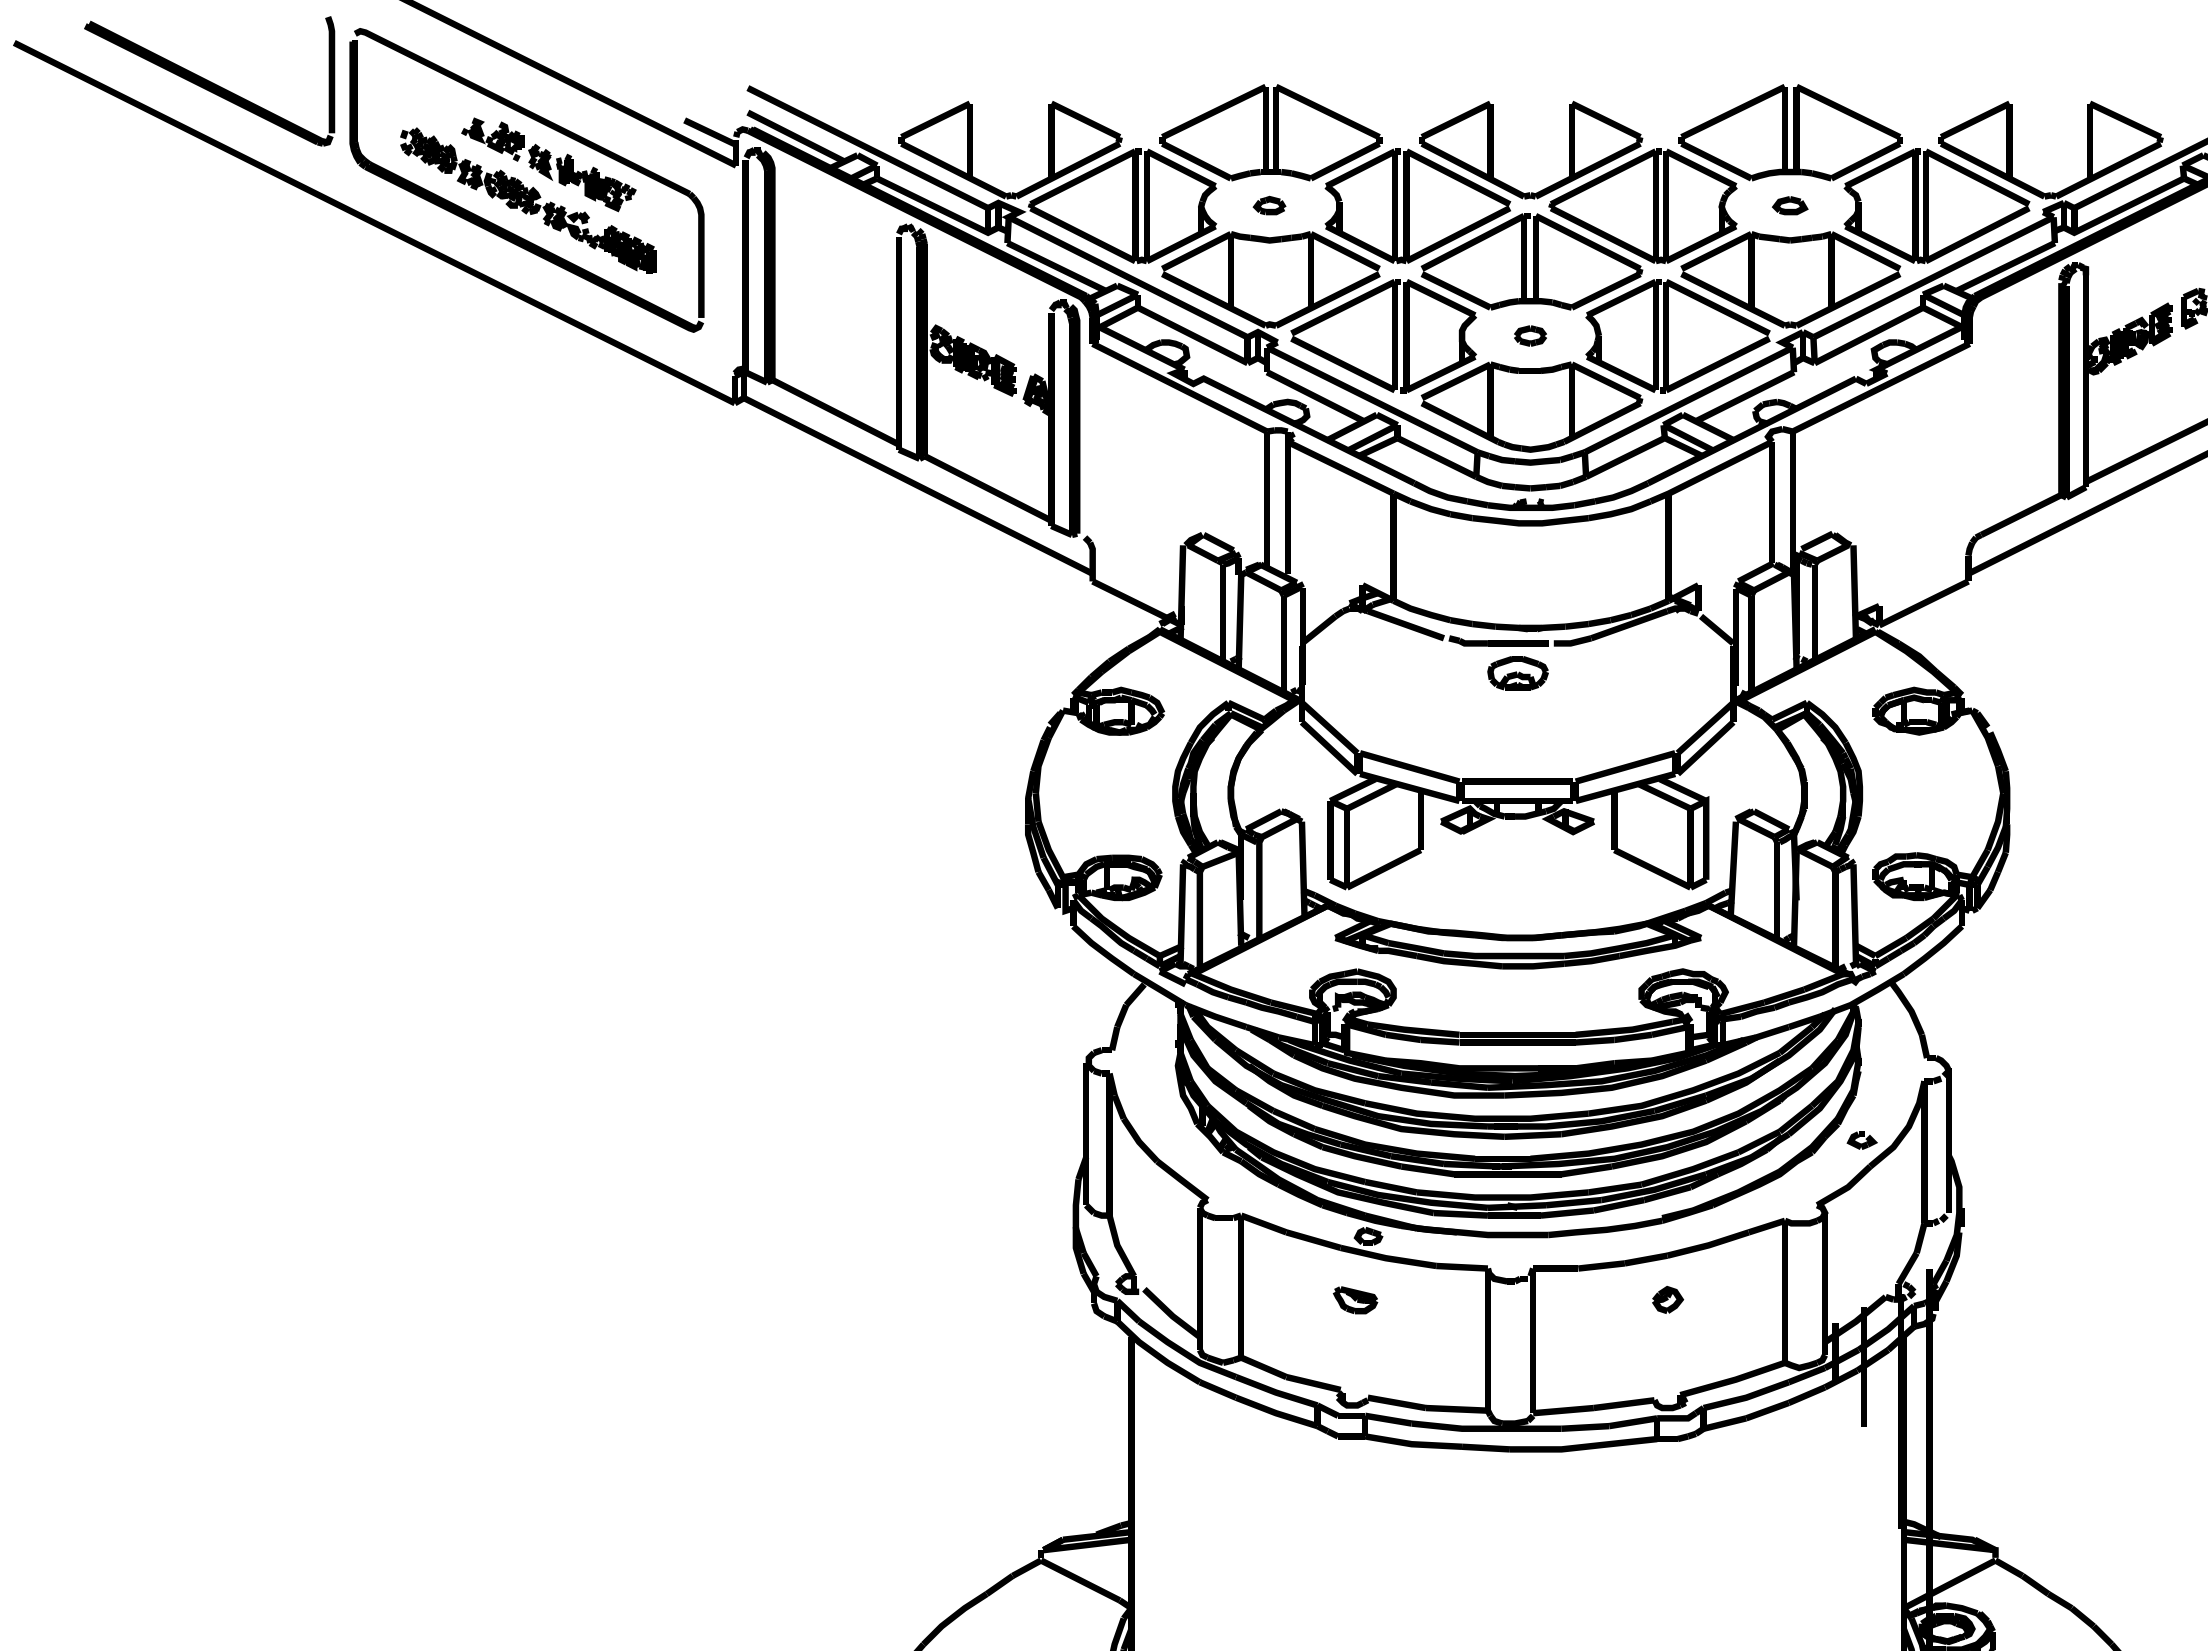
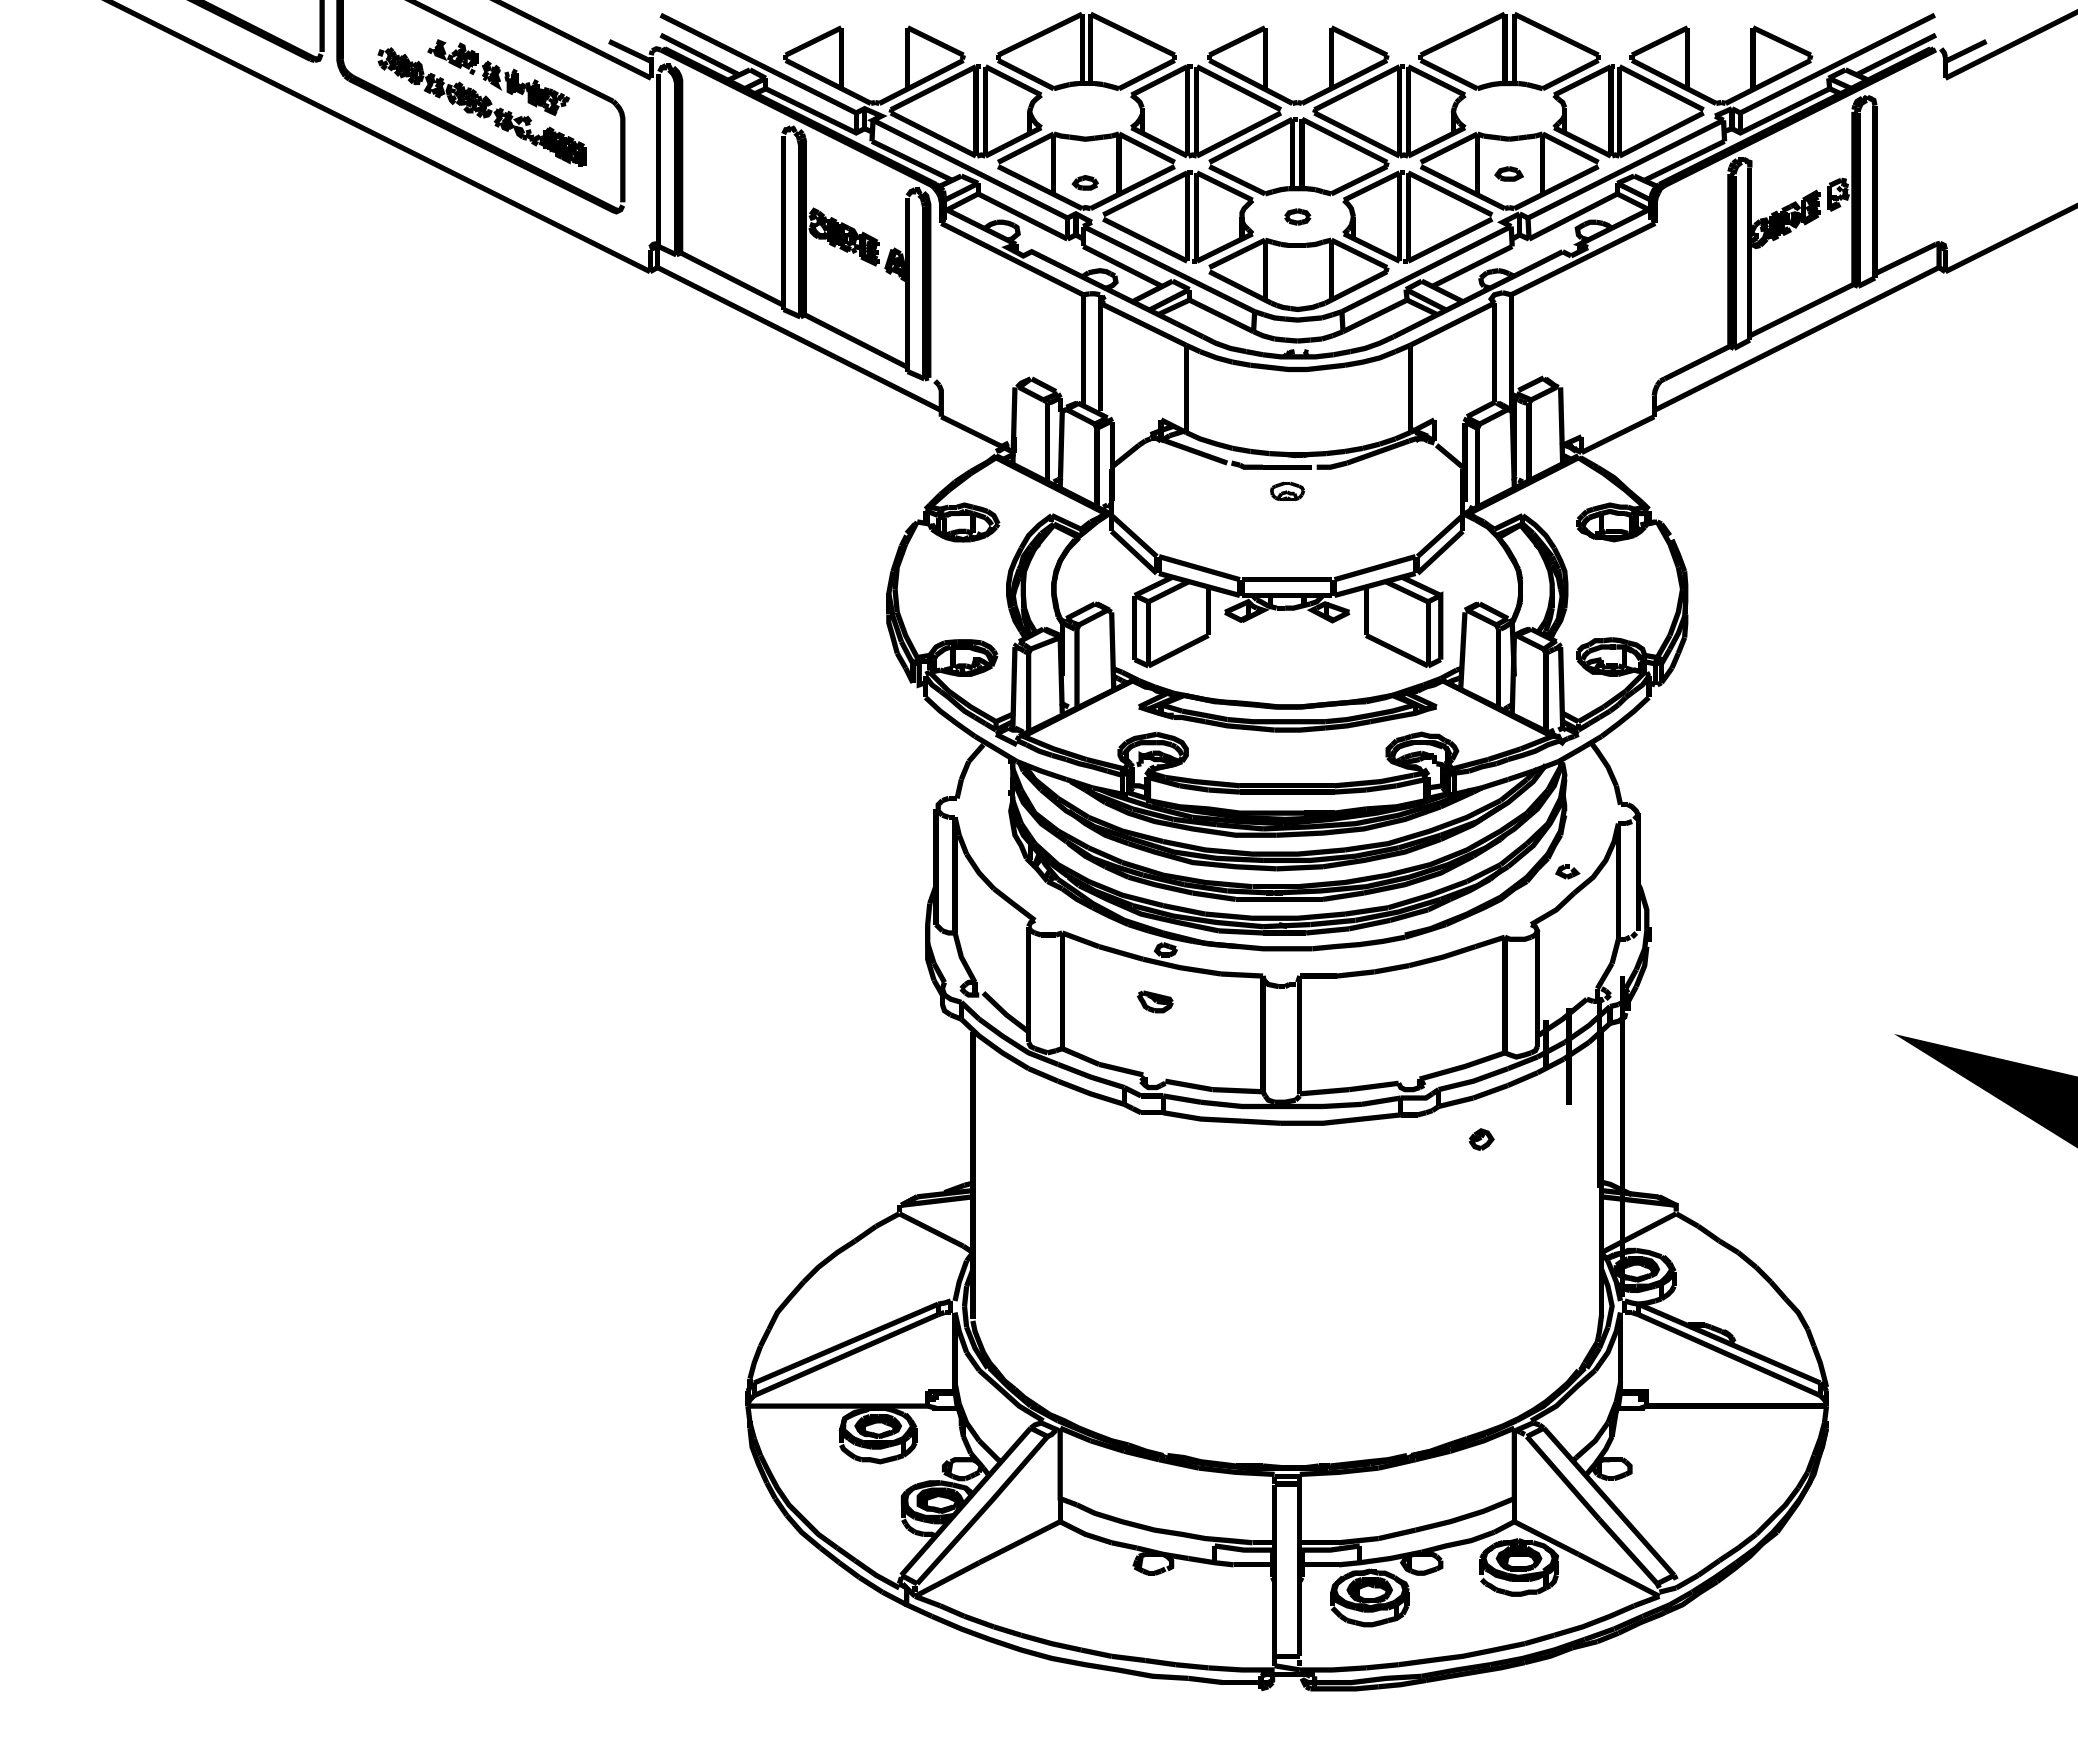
part: (1268, 205) -> (1084, 182), moved
part: (1789, 205) -> (1508, 173), moved
part: (1517, 673) -> (1287, 491), size x0.7
part: (1667, 1299) -> (1481, 1139), moved

